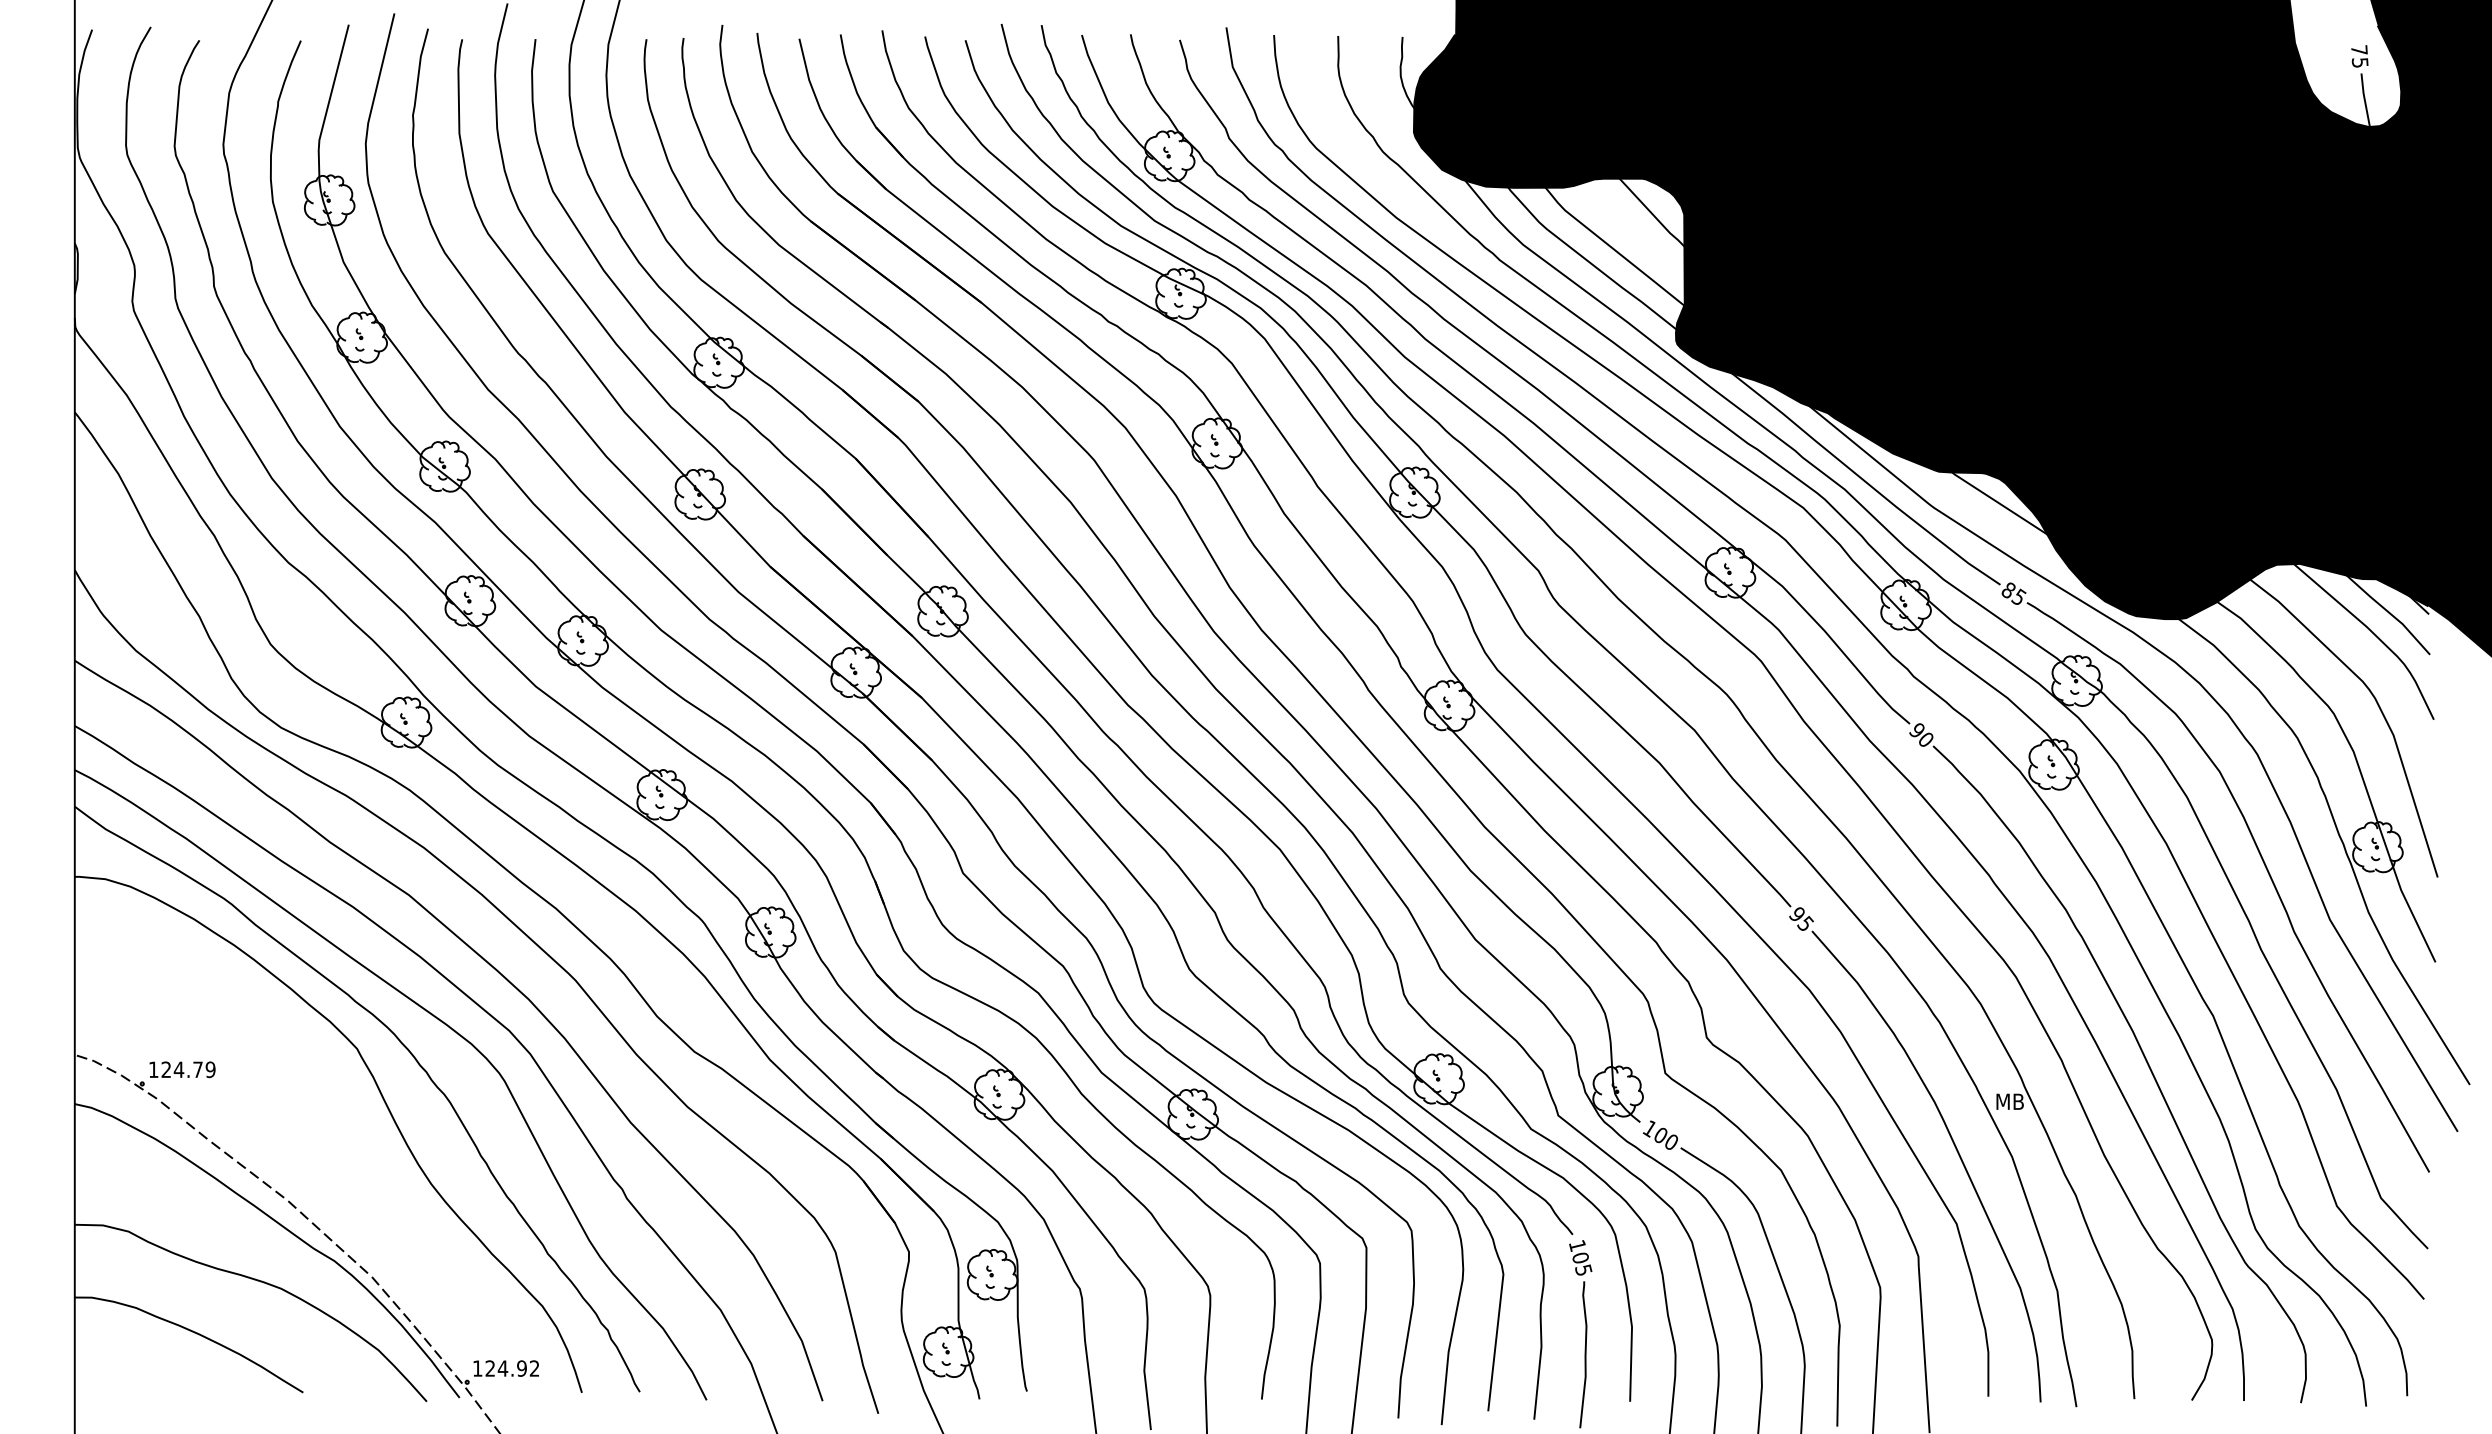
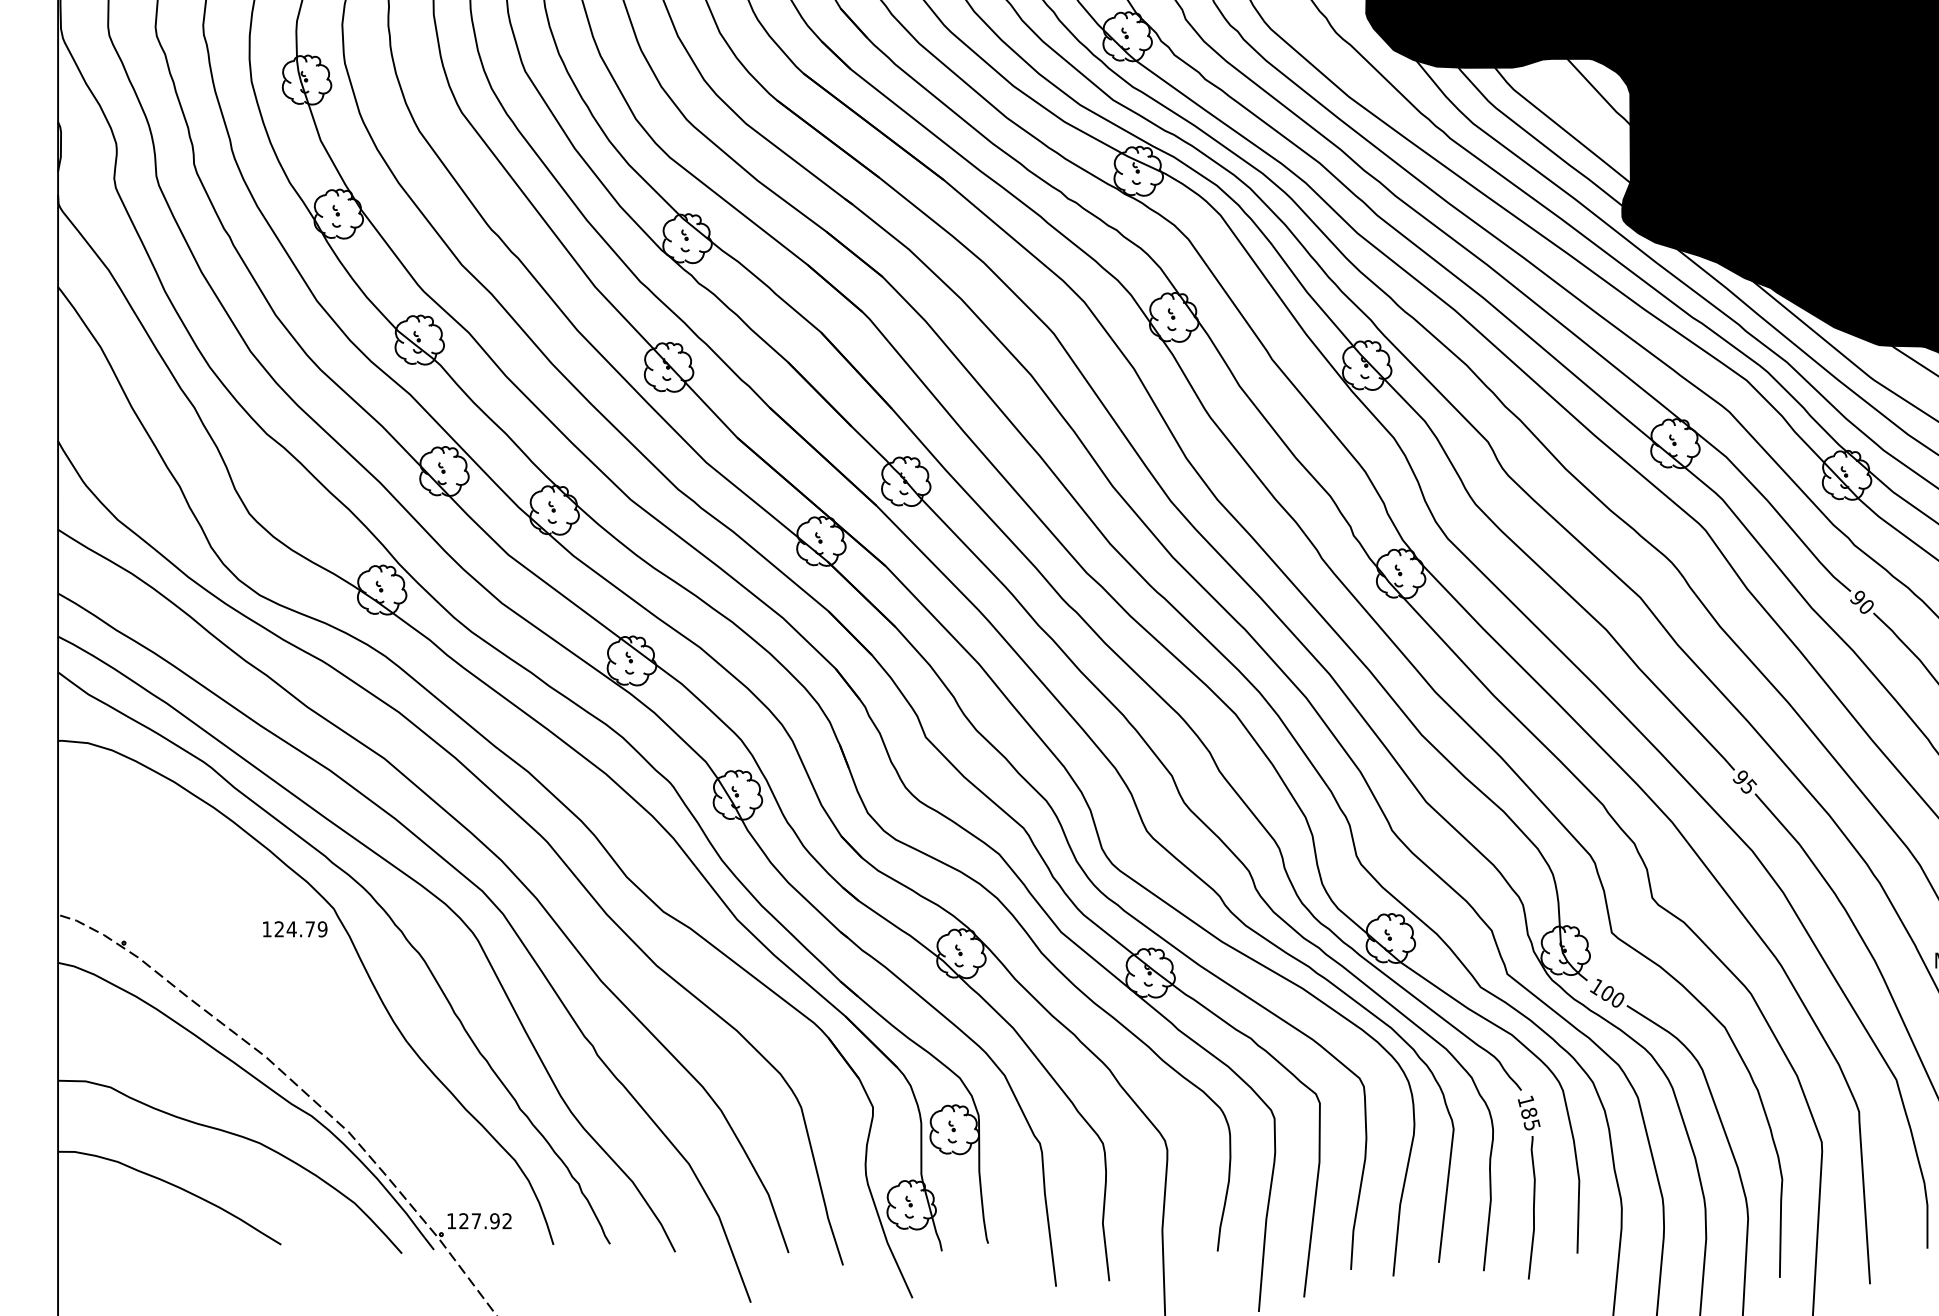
text: (182, 1069) -> (295, 929), moved
text: (1580, 1257) -> (1528, 1112), 105 -> 185
text: (502, 1368) -> (475, 1221), 124.92 -> 127.92

